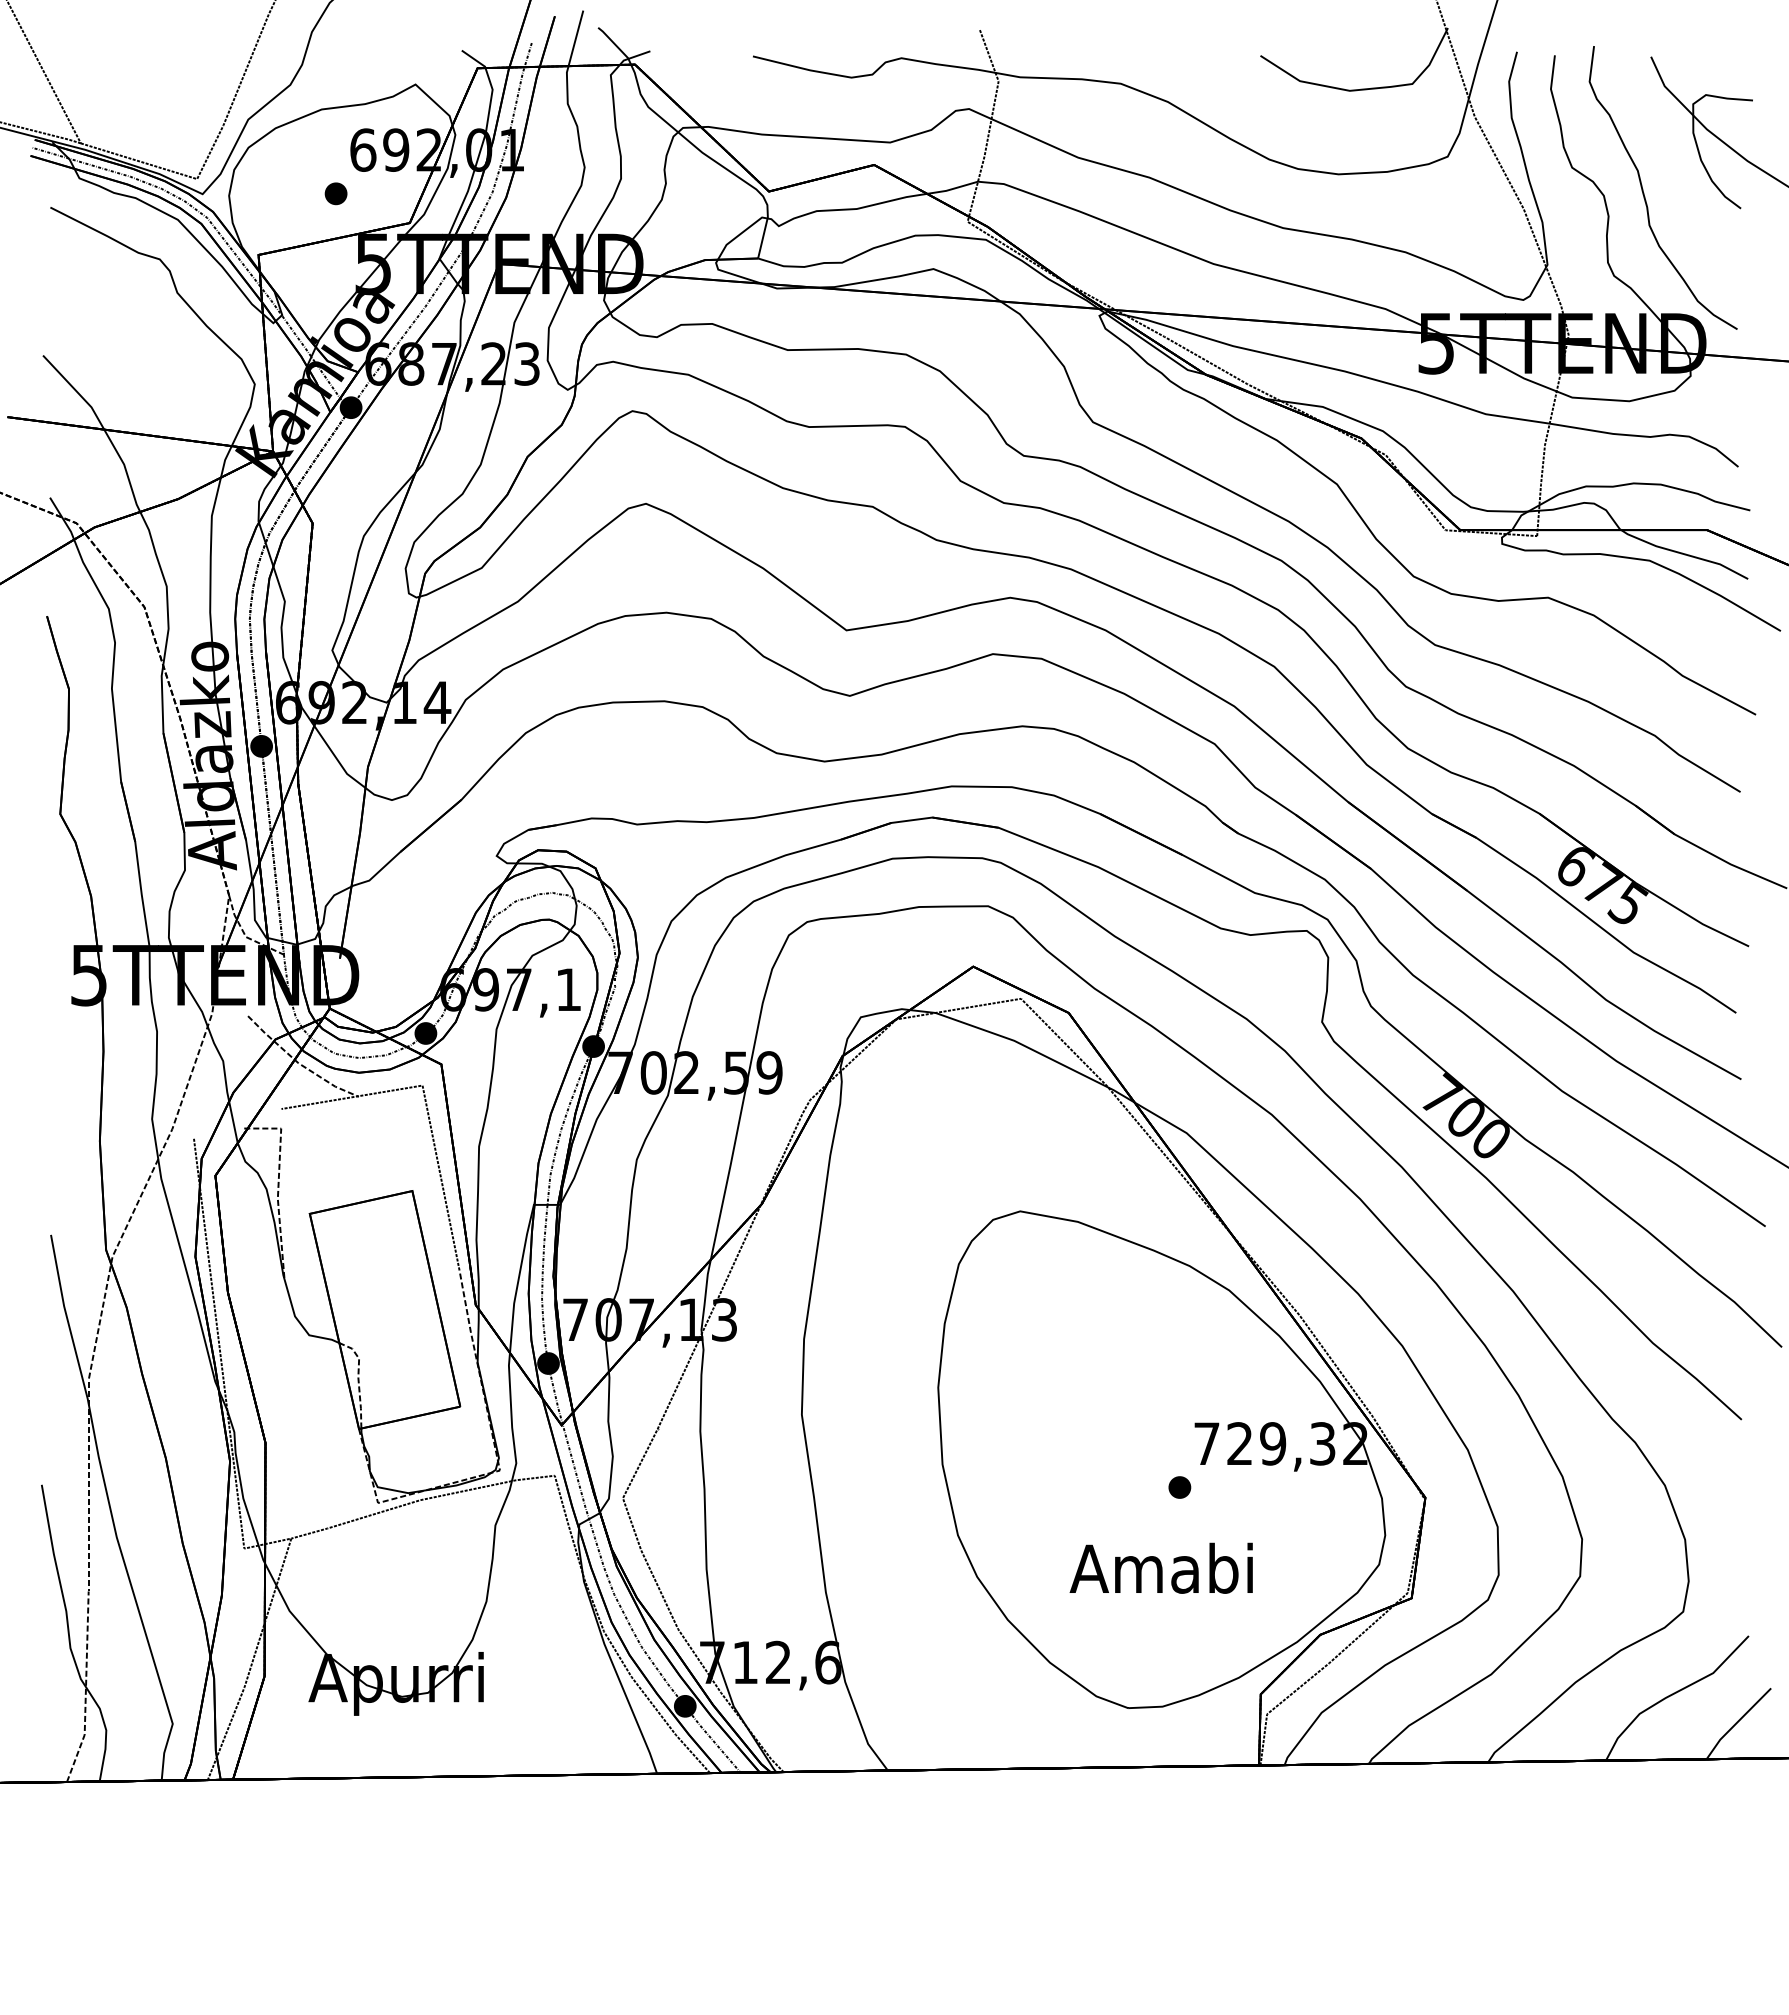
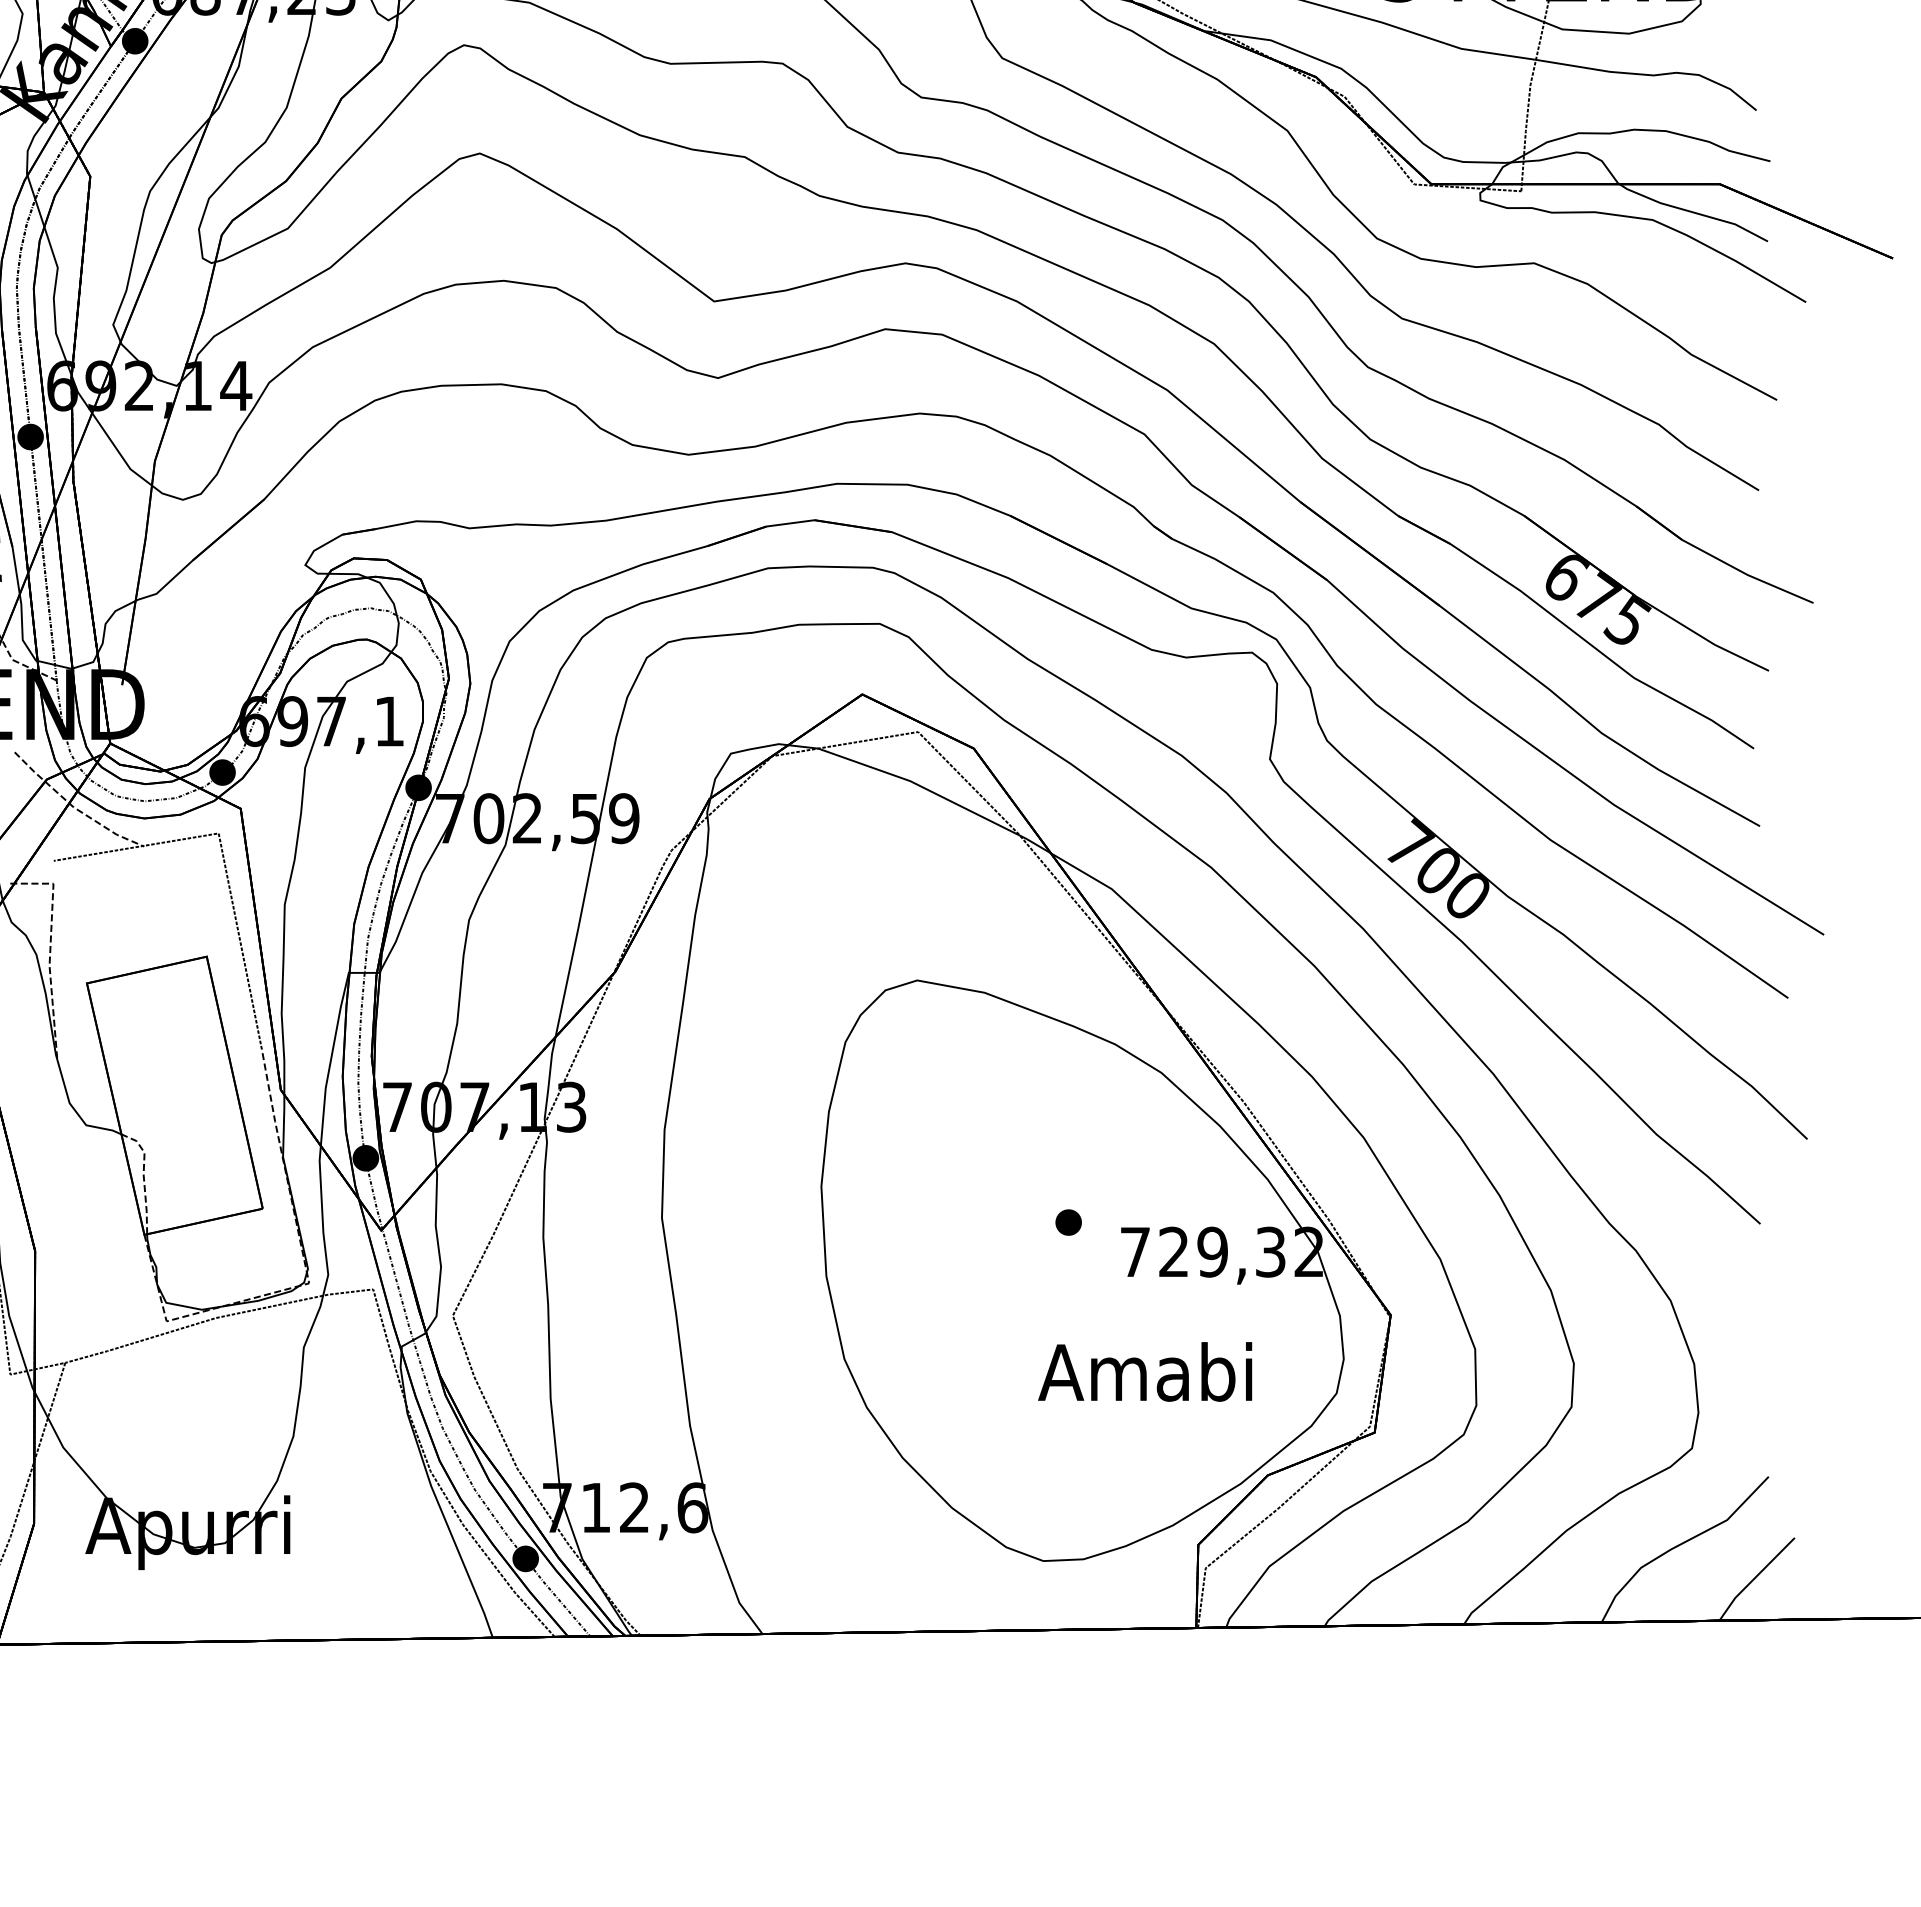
part: (1179, 1487) -> (1068, 1222), moved
text: (1160, 1567) -> (1144, 1370), moved

